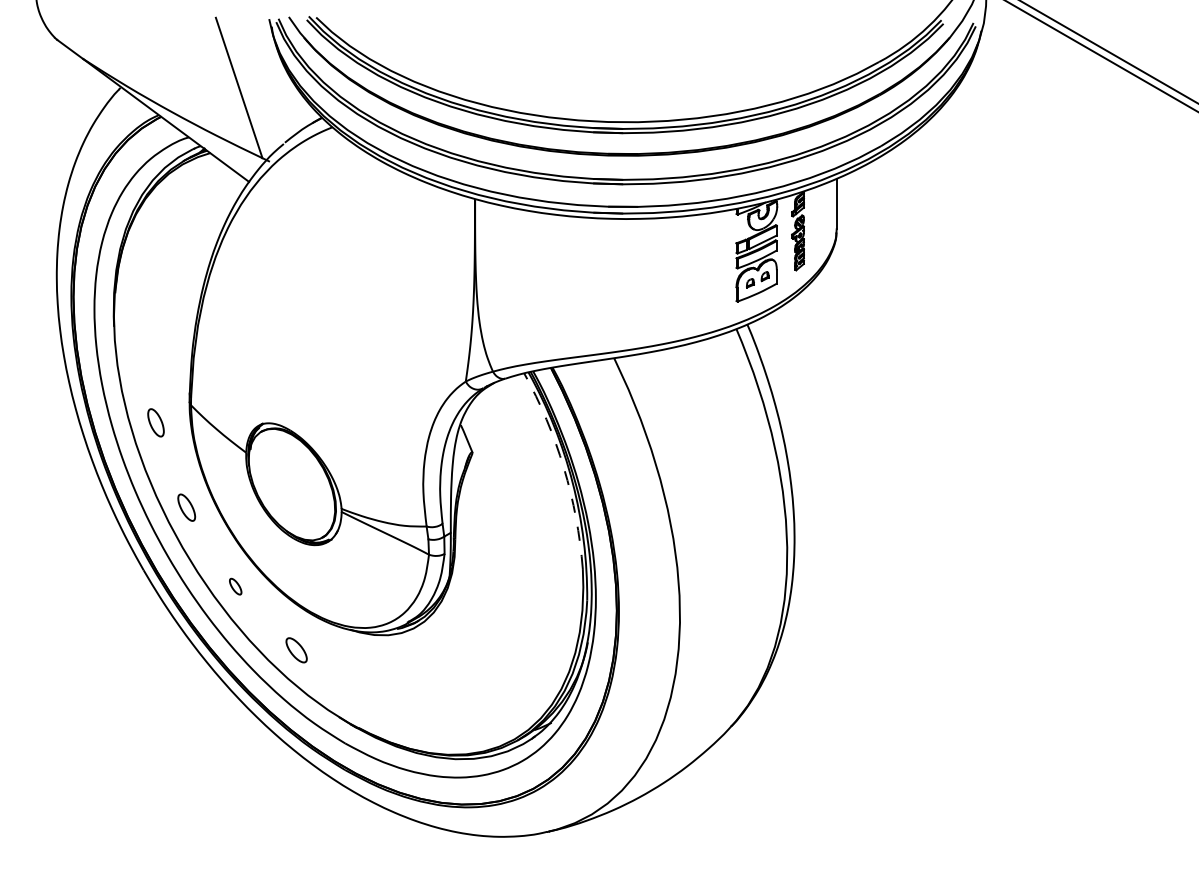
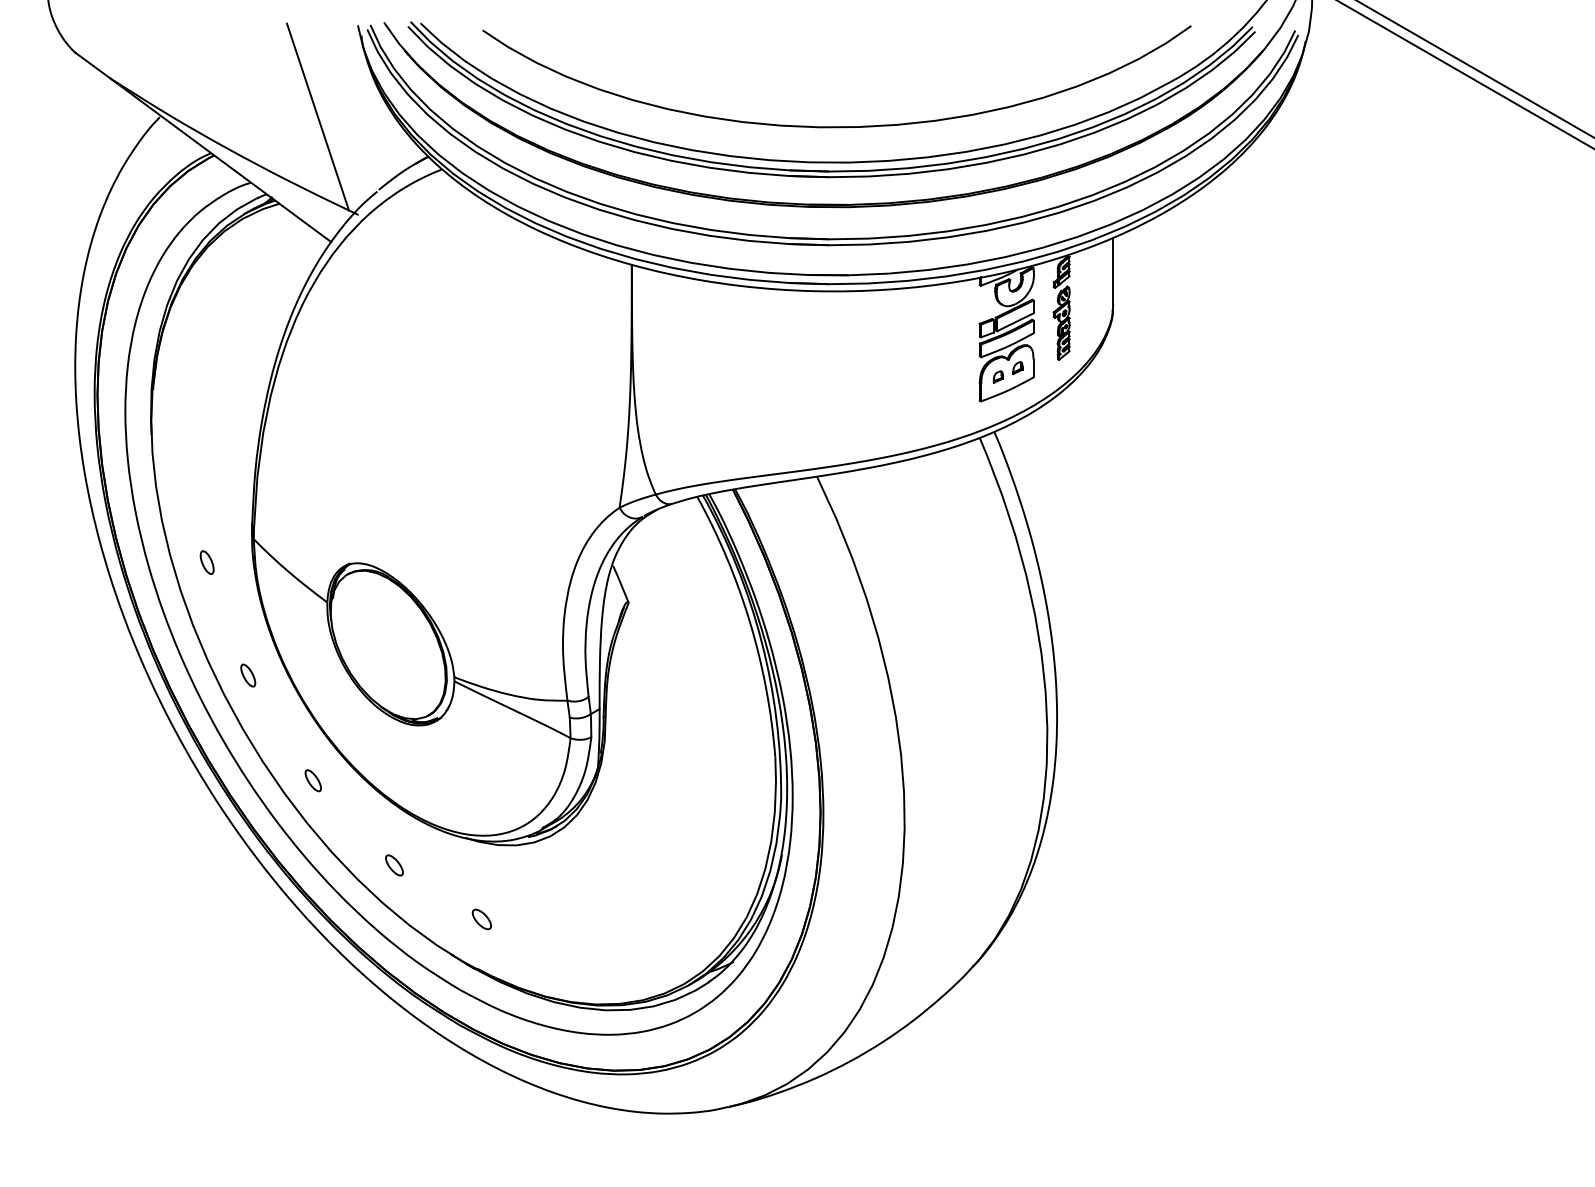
curve: (628, 95) -> (836, 126), added
part: (155, 422) -> (206, 562), size x0.62
arc: (564, 467) -> (750, 622), dashed -> solid
part: (186, 507) -> (248, 675), size x0.62
part: (296, 650) -> (394, 865), size x0.62
part: (362, 690) -> (481, 919), added

